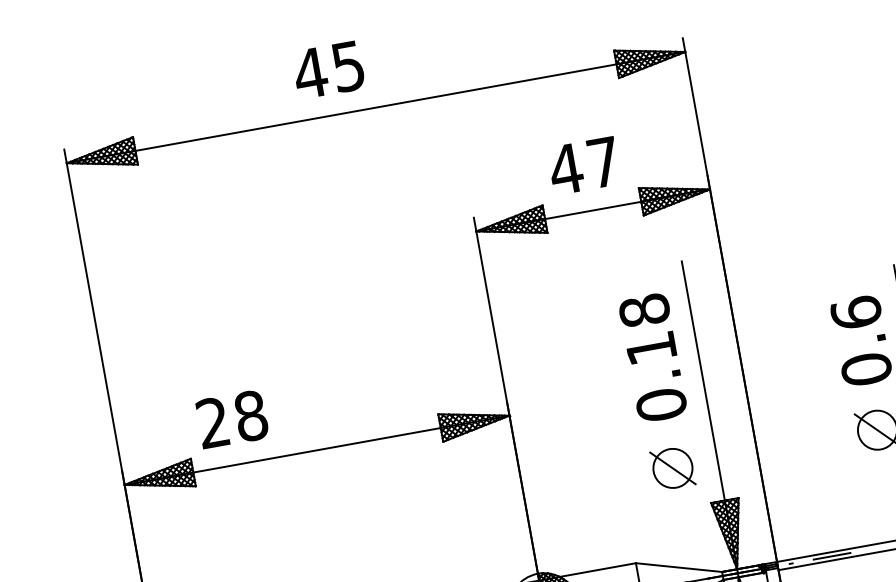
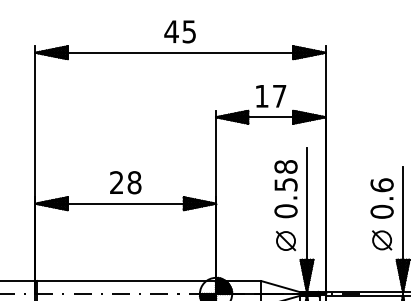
text: (327, 69) -> (179, 31), moved
text: (565, 169) -> (261, 96), 47 -> 17
text: (650, 348) -> (285, 184), 0.18 -> 0.58
text: (231, 419) -> (125, 182), moved

